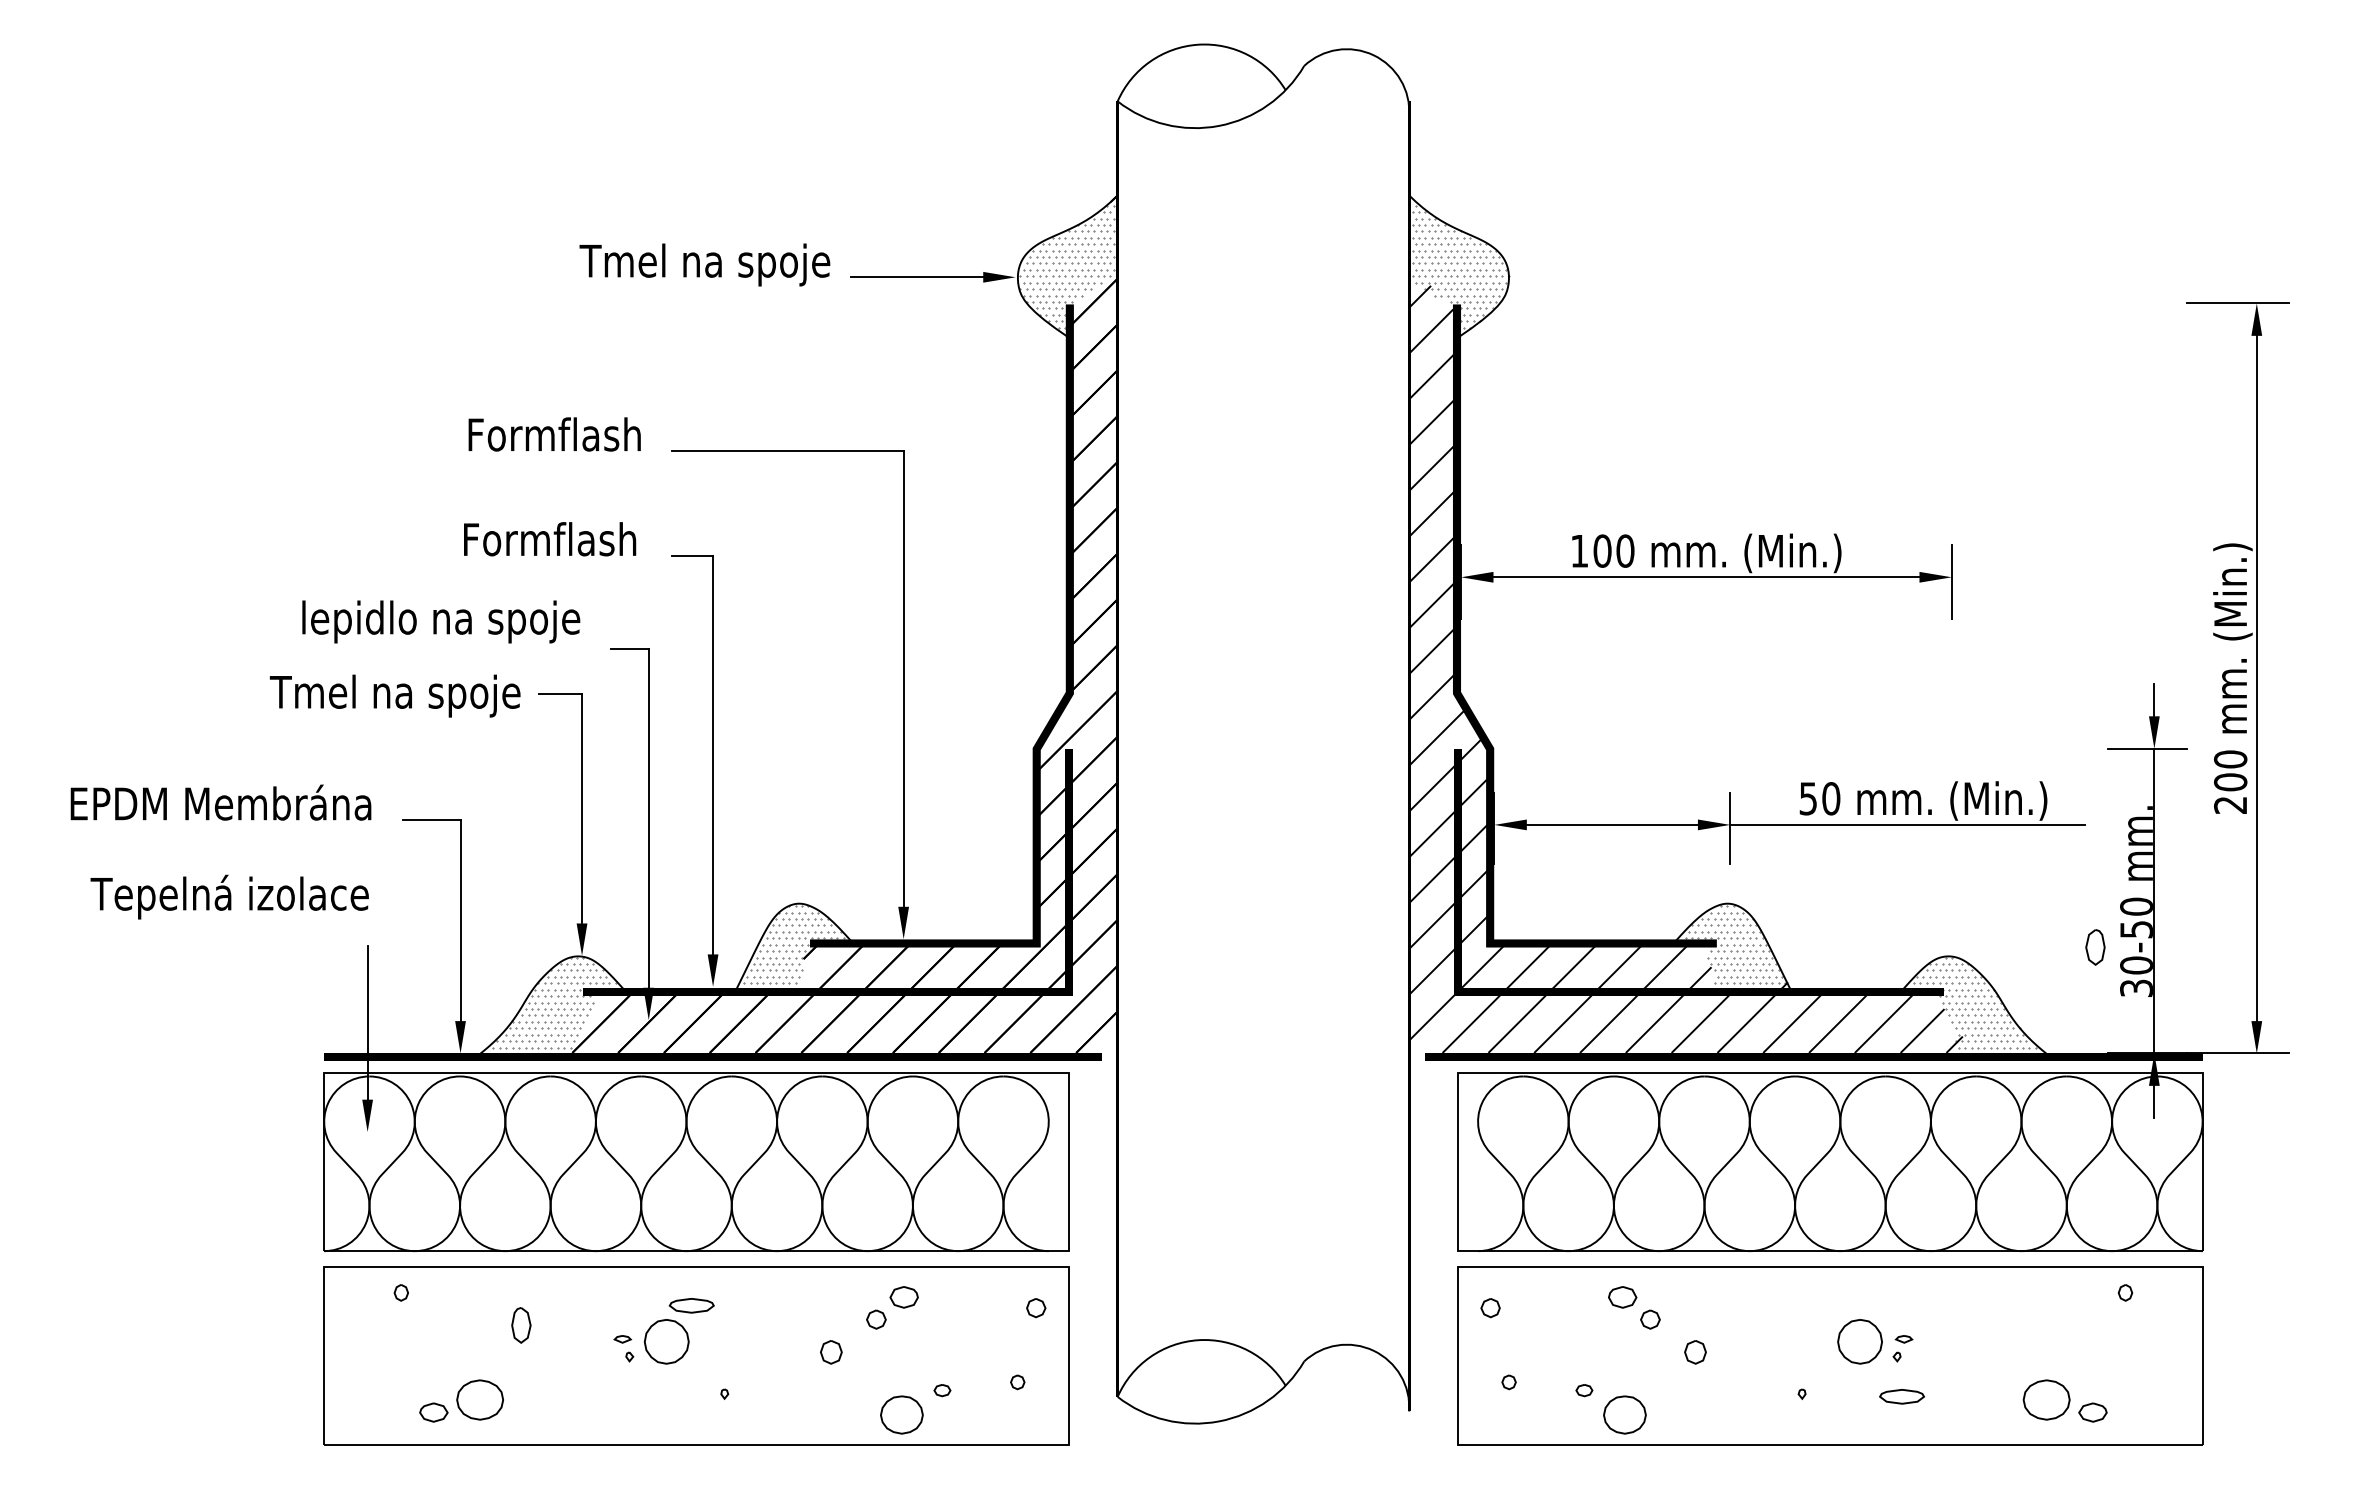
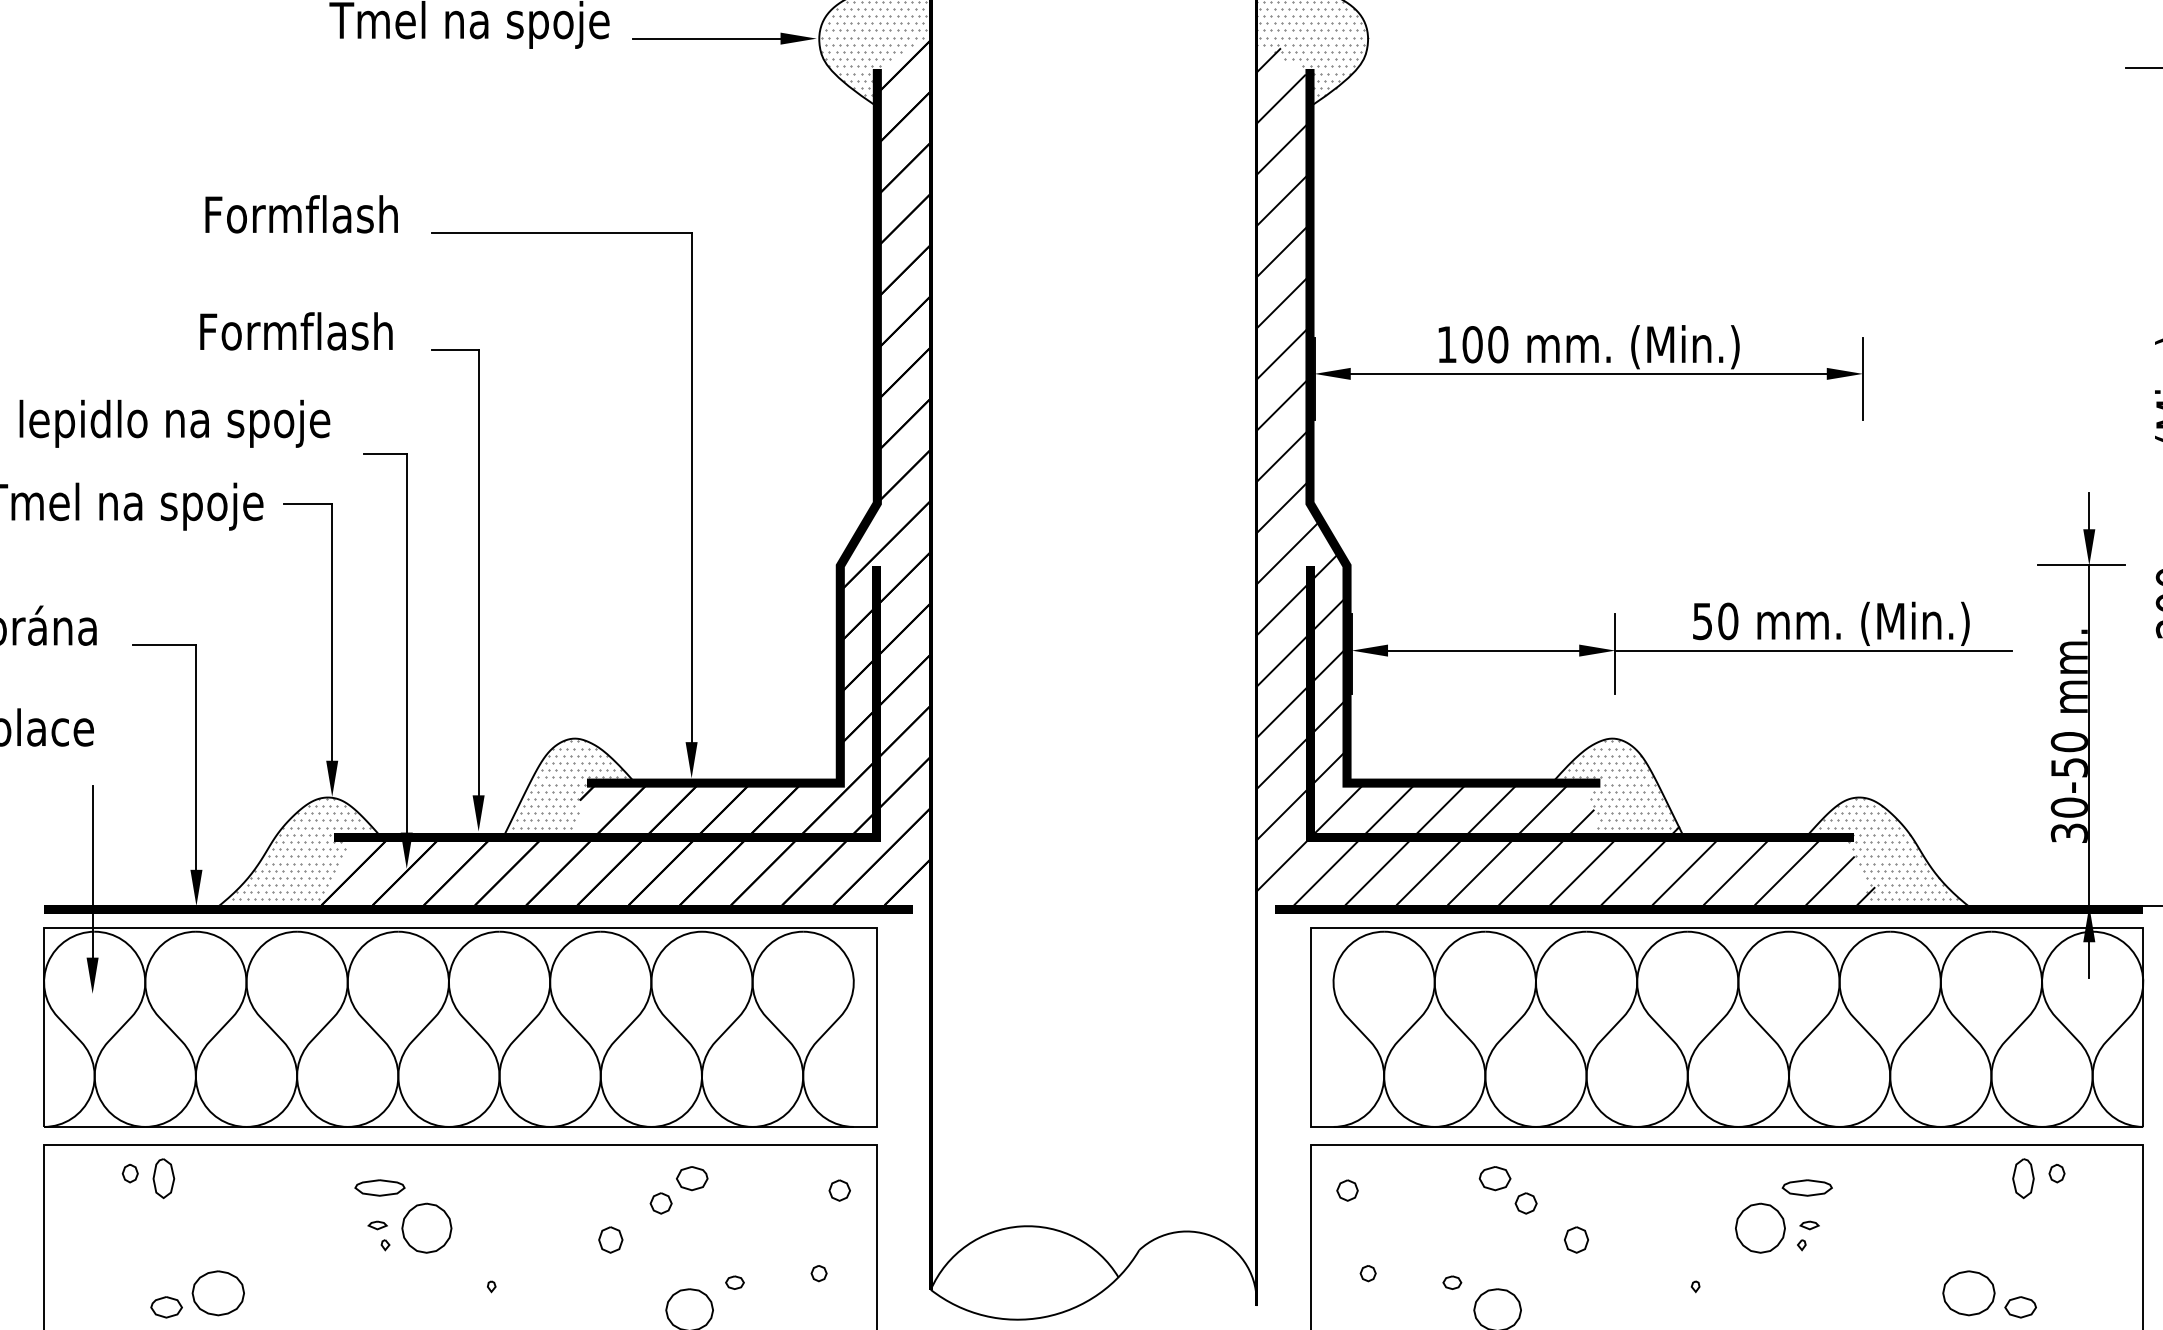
part: (2095, 947) -> (2023, 1178), moved
part: (691, 1305) -> (379, 1187), moved
part: (521, 1325) -> (163, 1178), moved
part: (1901, 1396) -> (1806, 1187), moved

